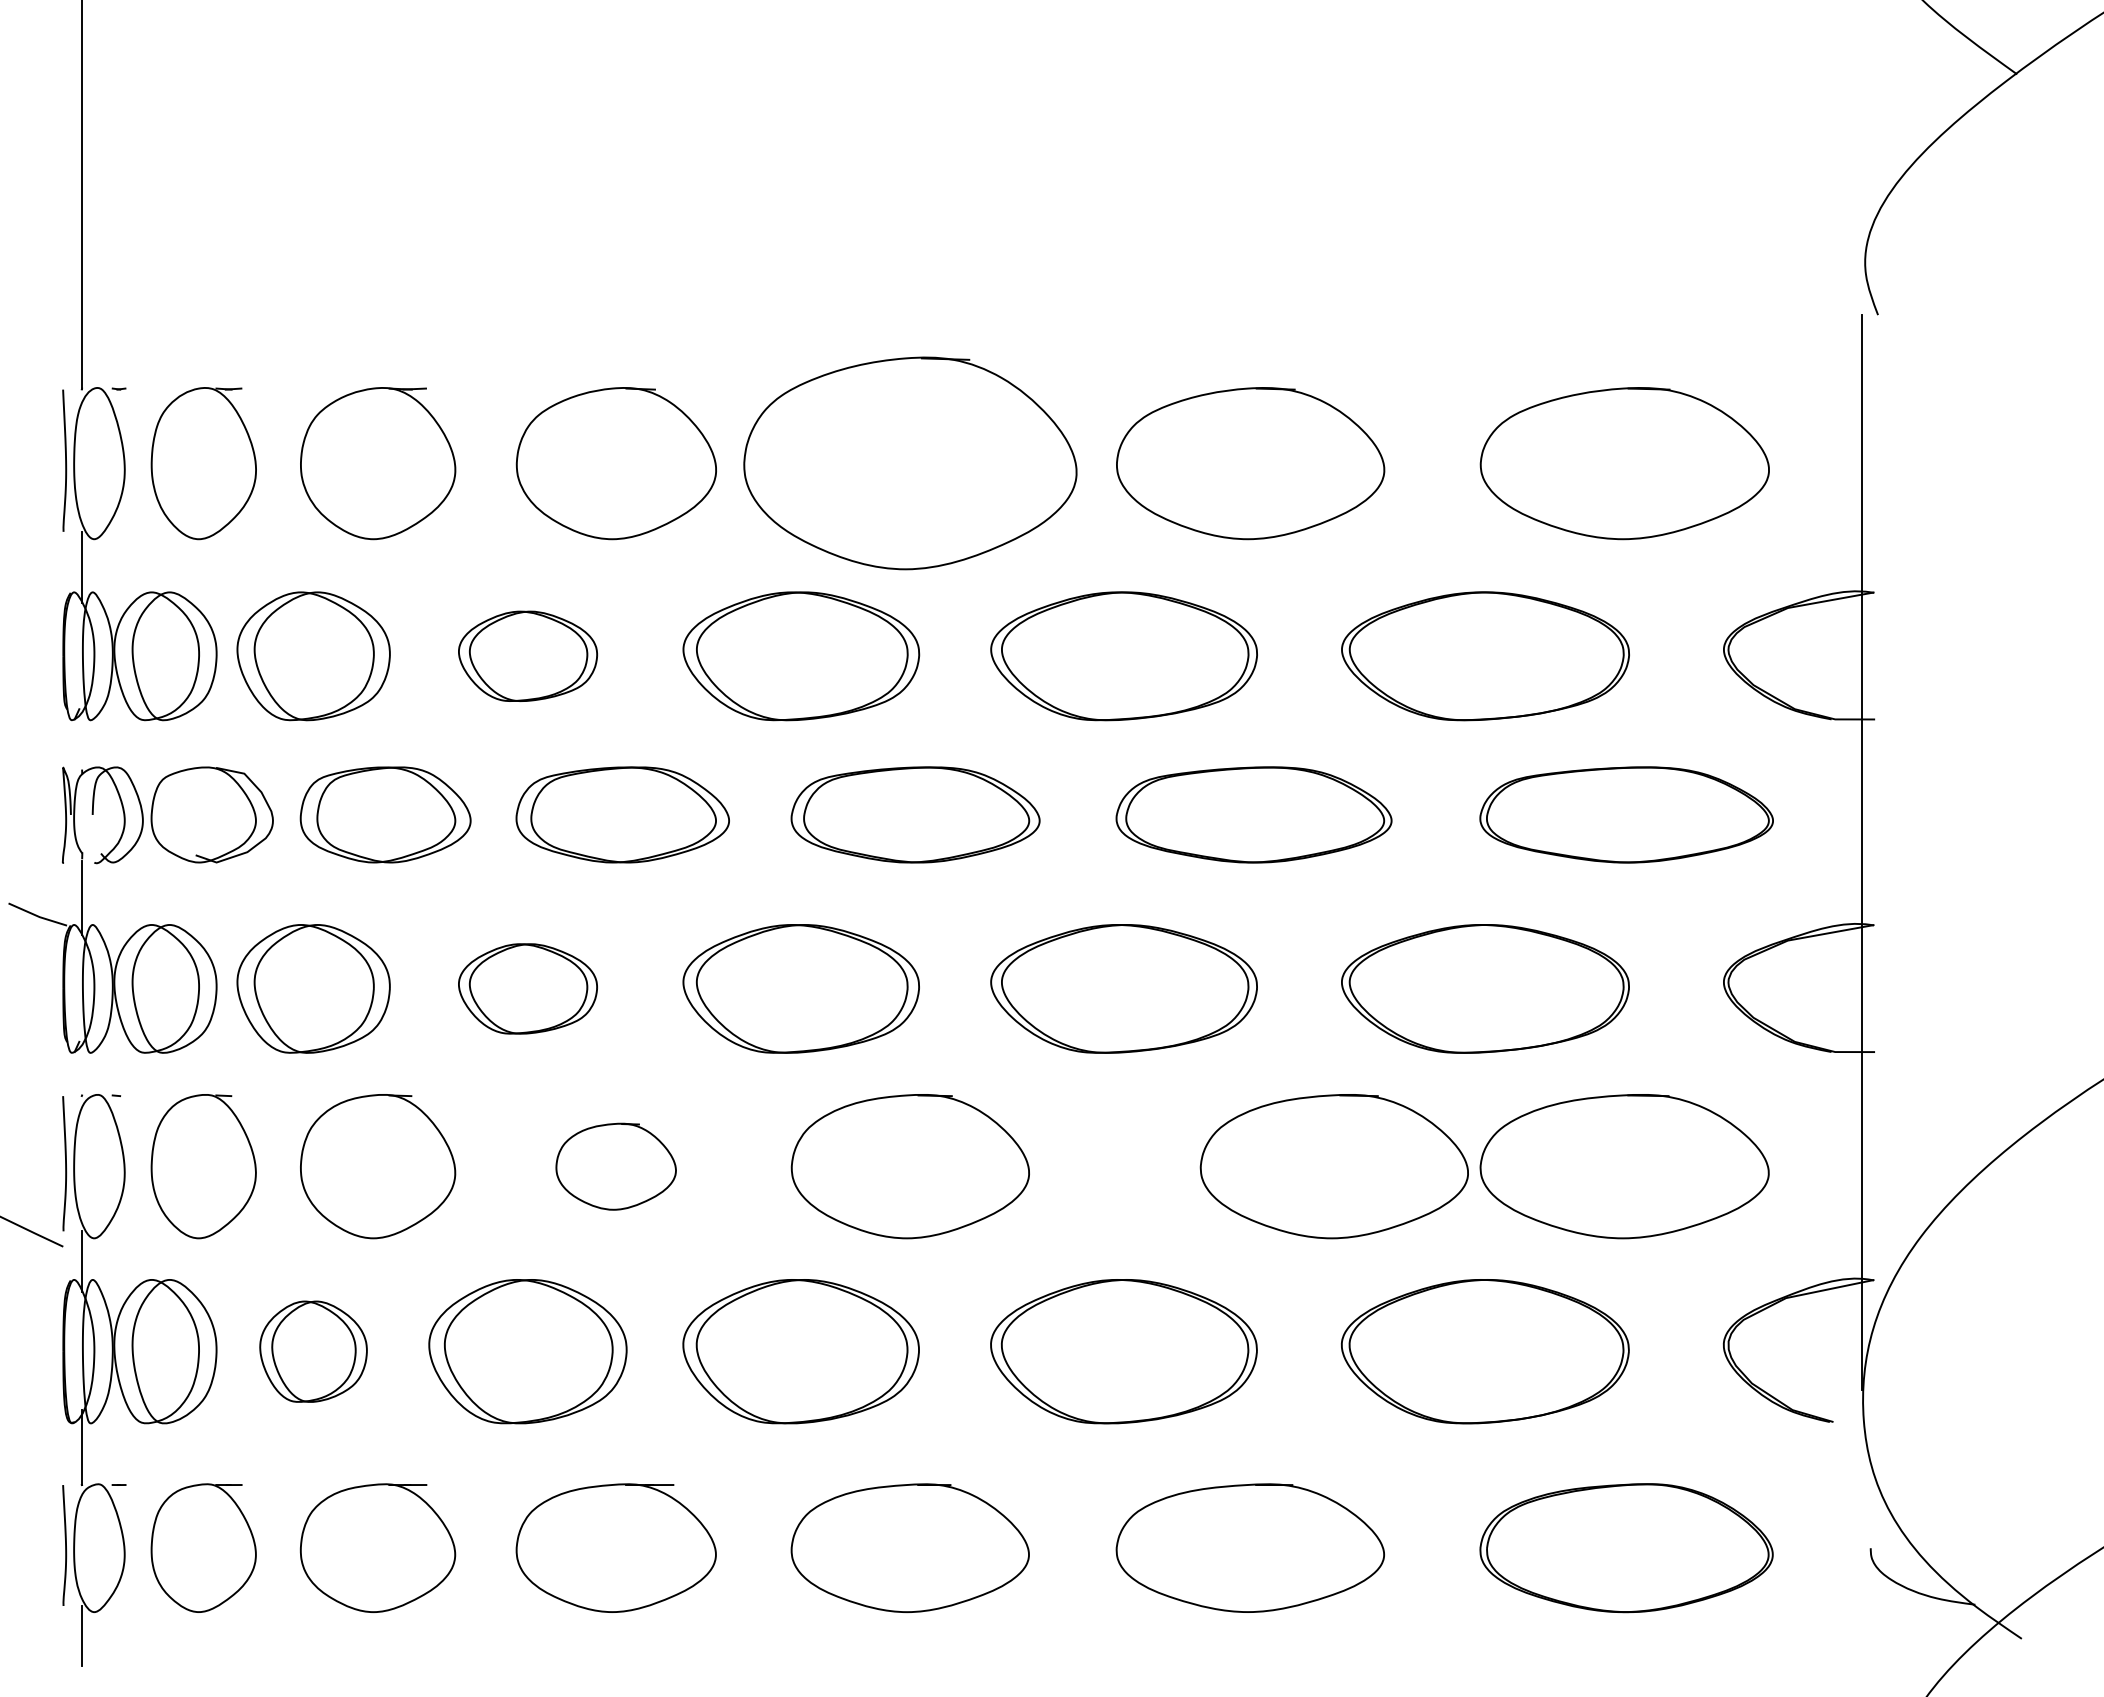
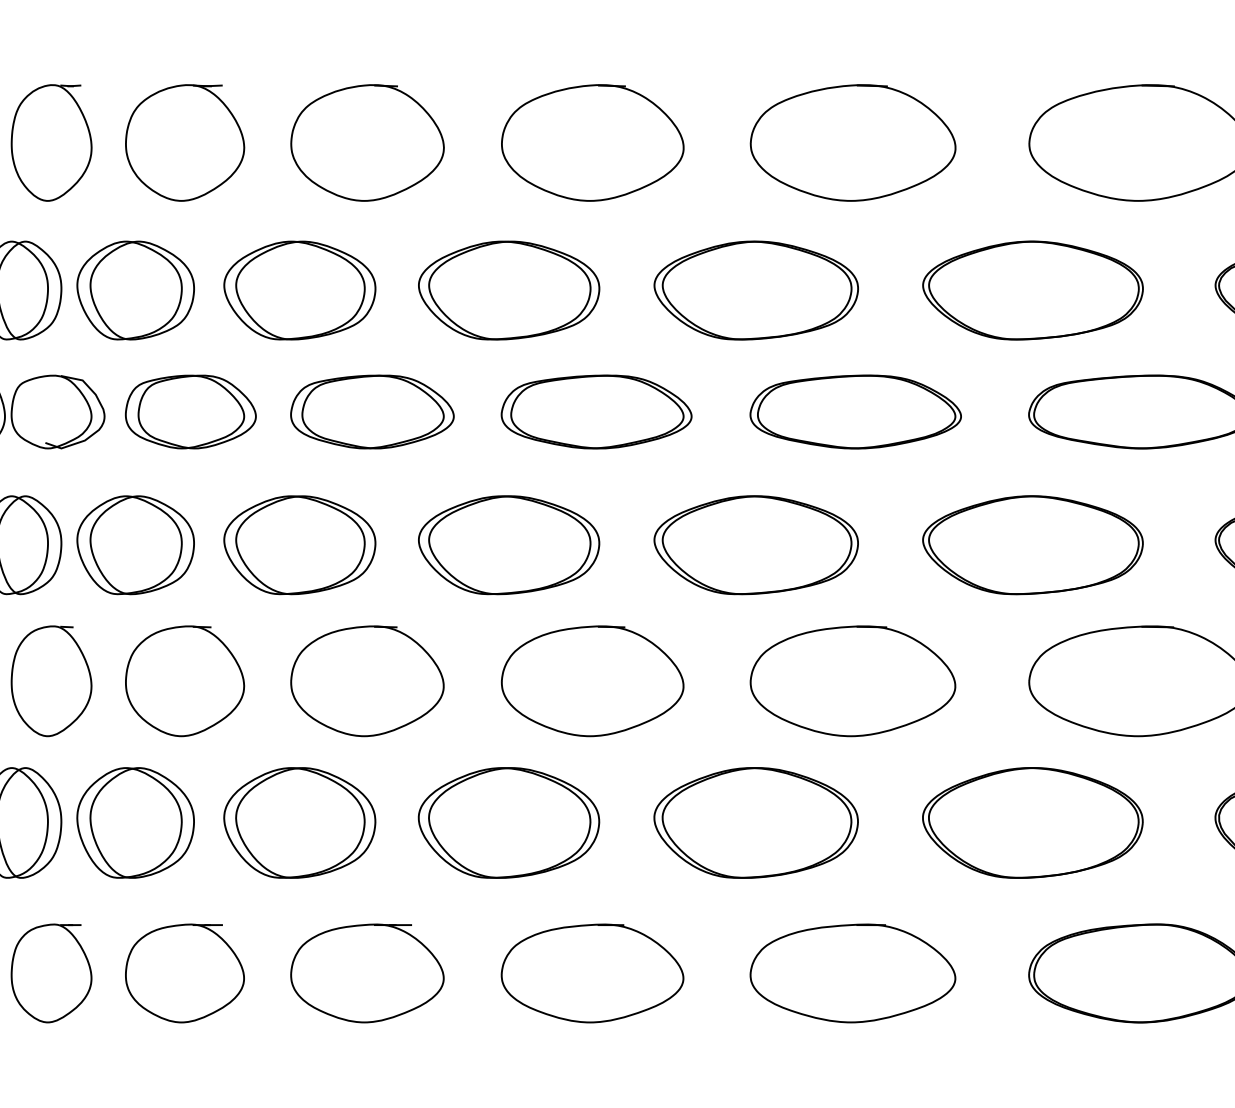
part: (910, 463) -> (592, 142), size x0.71
part: (527, 656) -> (299, 290), size x1.43
part: (527, 988) -> (299, 544), size x1.43
part: (615, 1166) -> (366, 681), size x1.67
part: (1333, 1166) -> (852, 681), moved
part: (313, 1351) -> (135, 822), size x1.43

